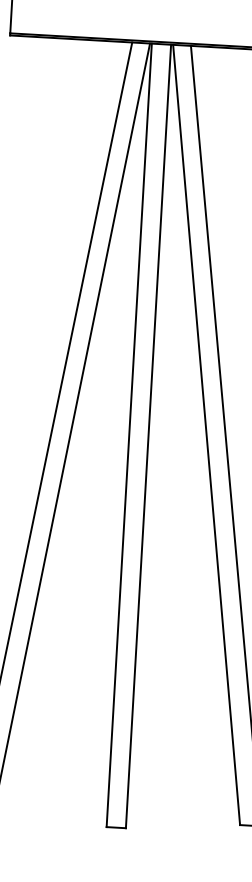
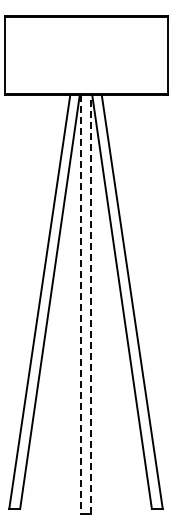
line: (128, 435) -> (80, 304), solid -> dashed
line: (149, 436) -> (91, 304), solid -> dashed

